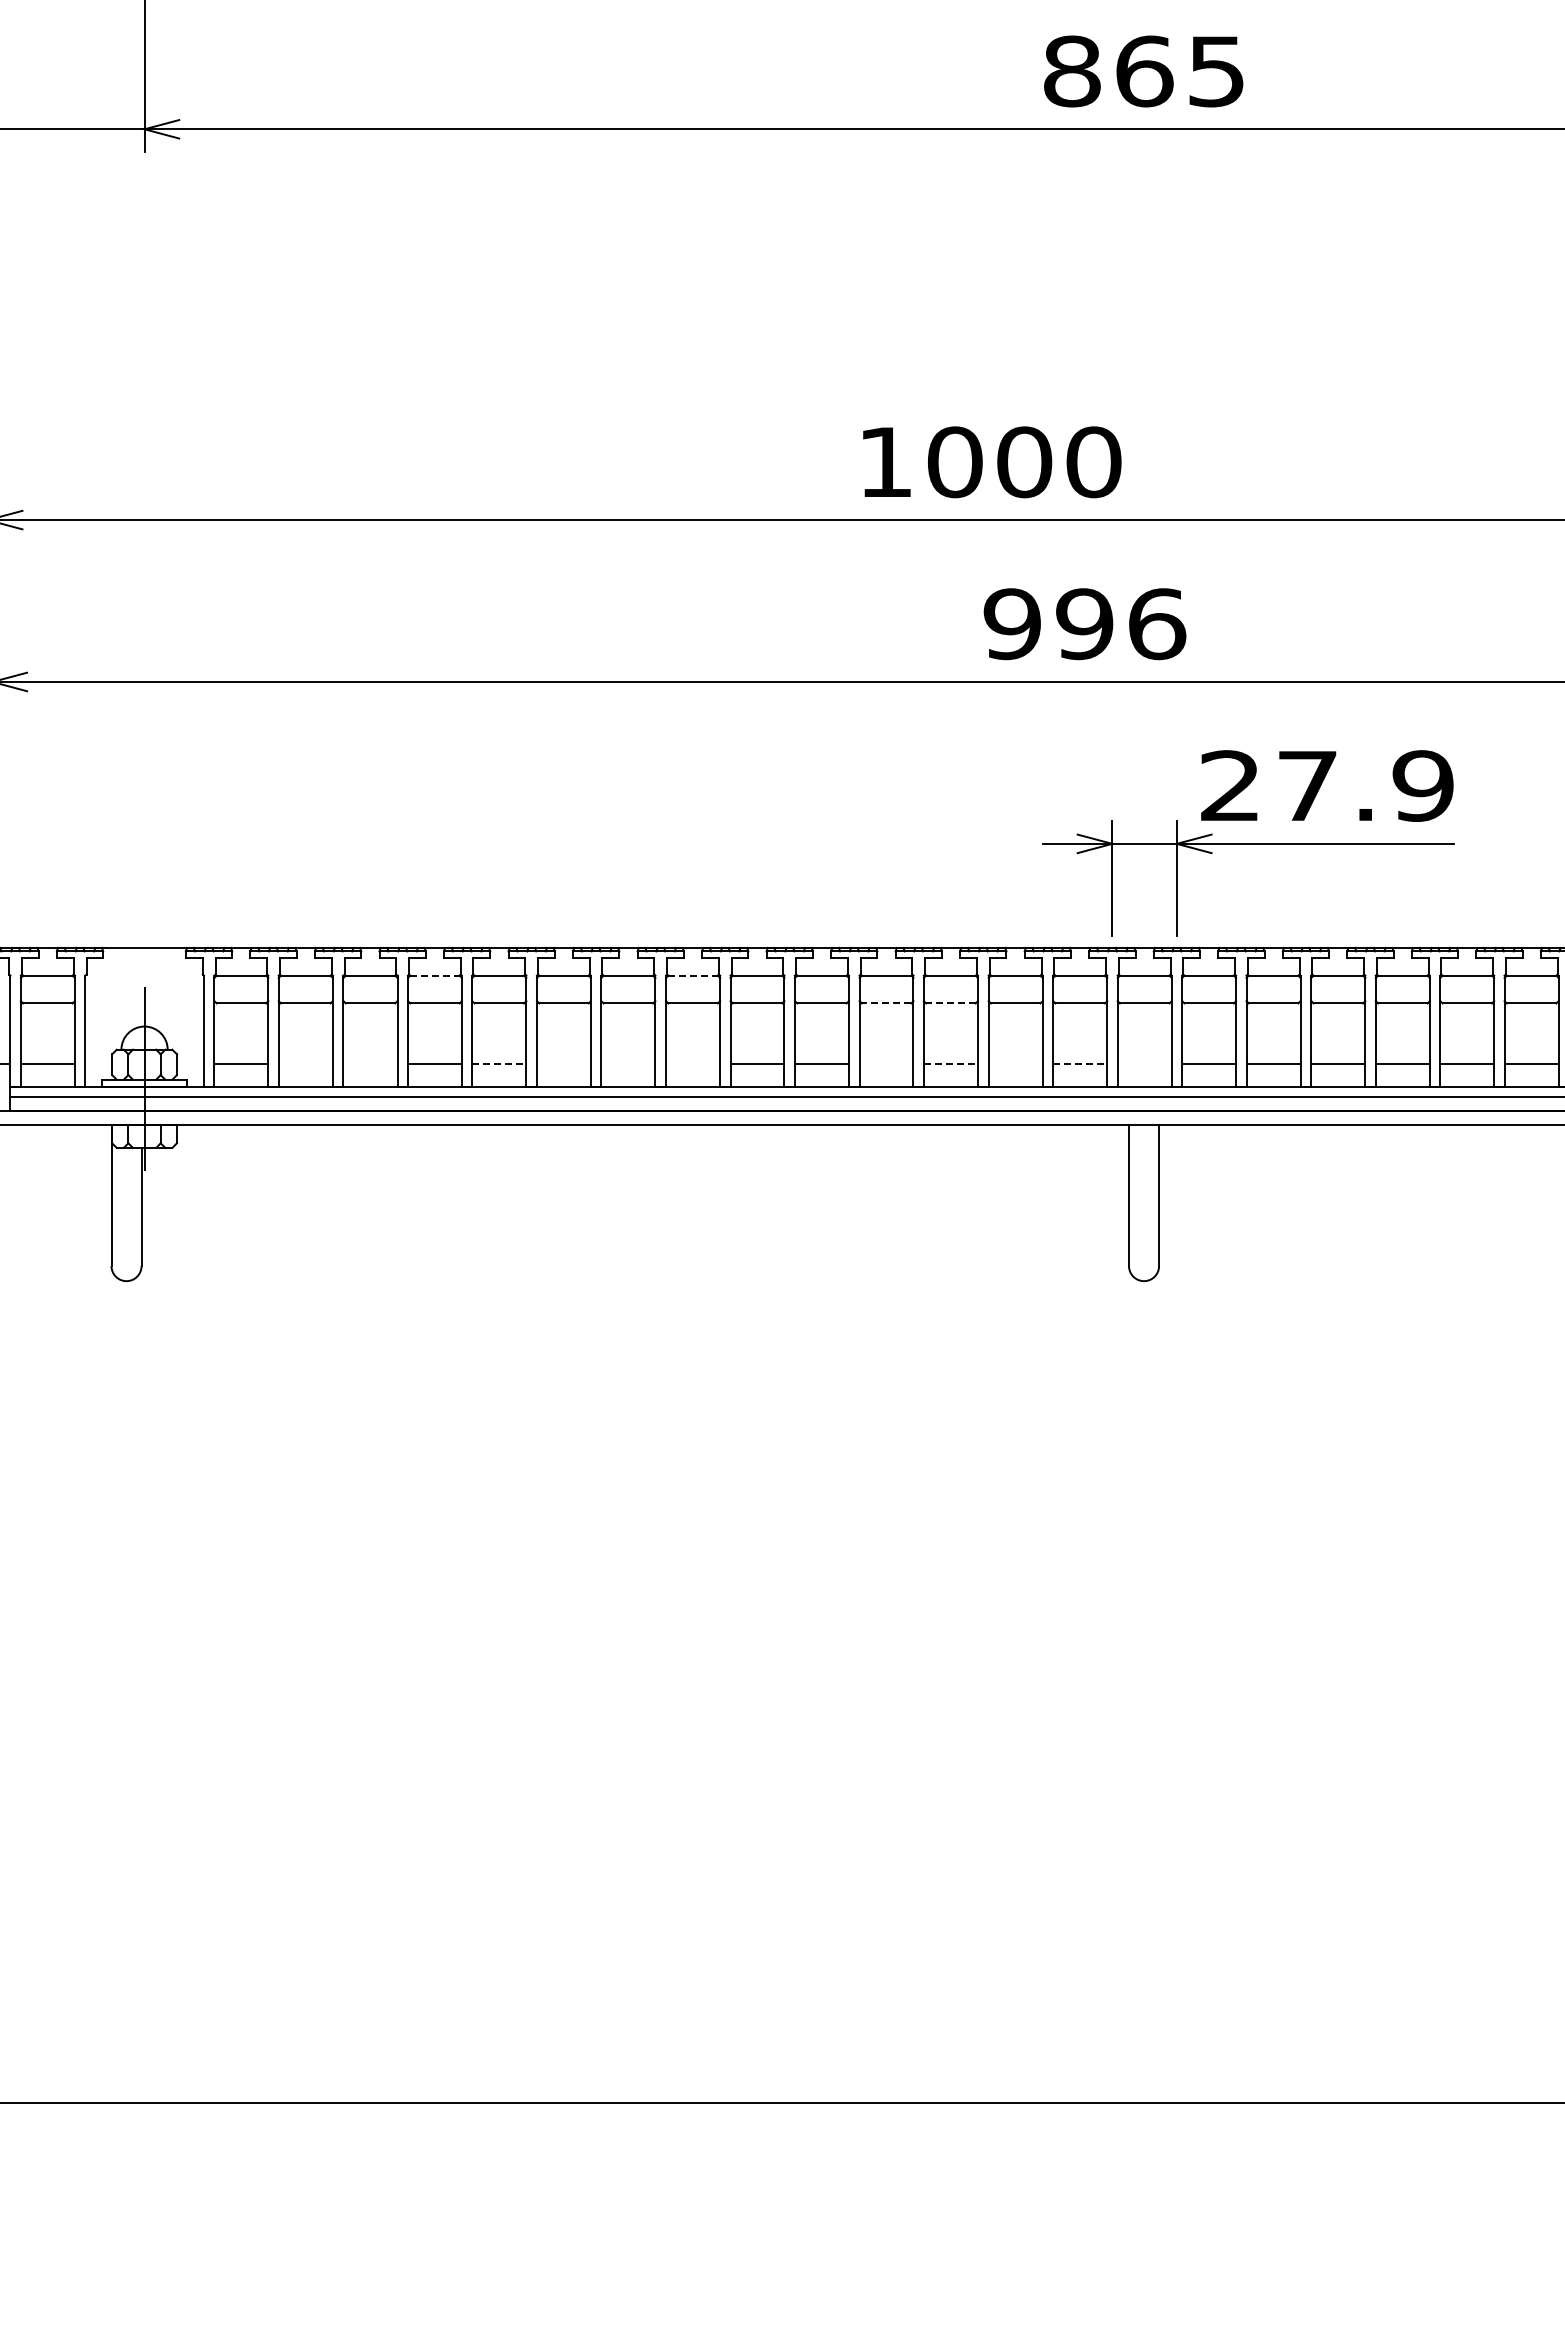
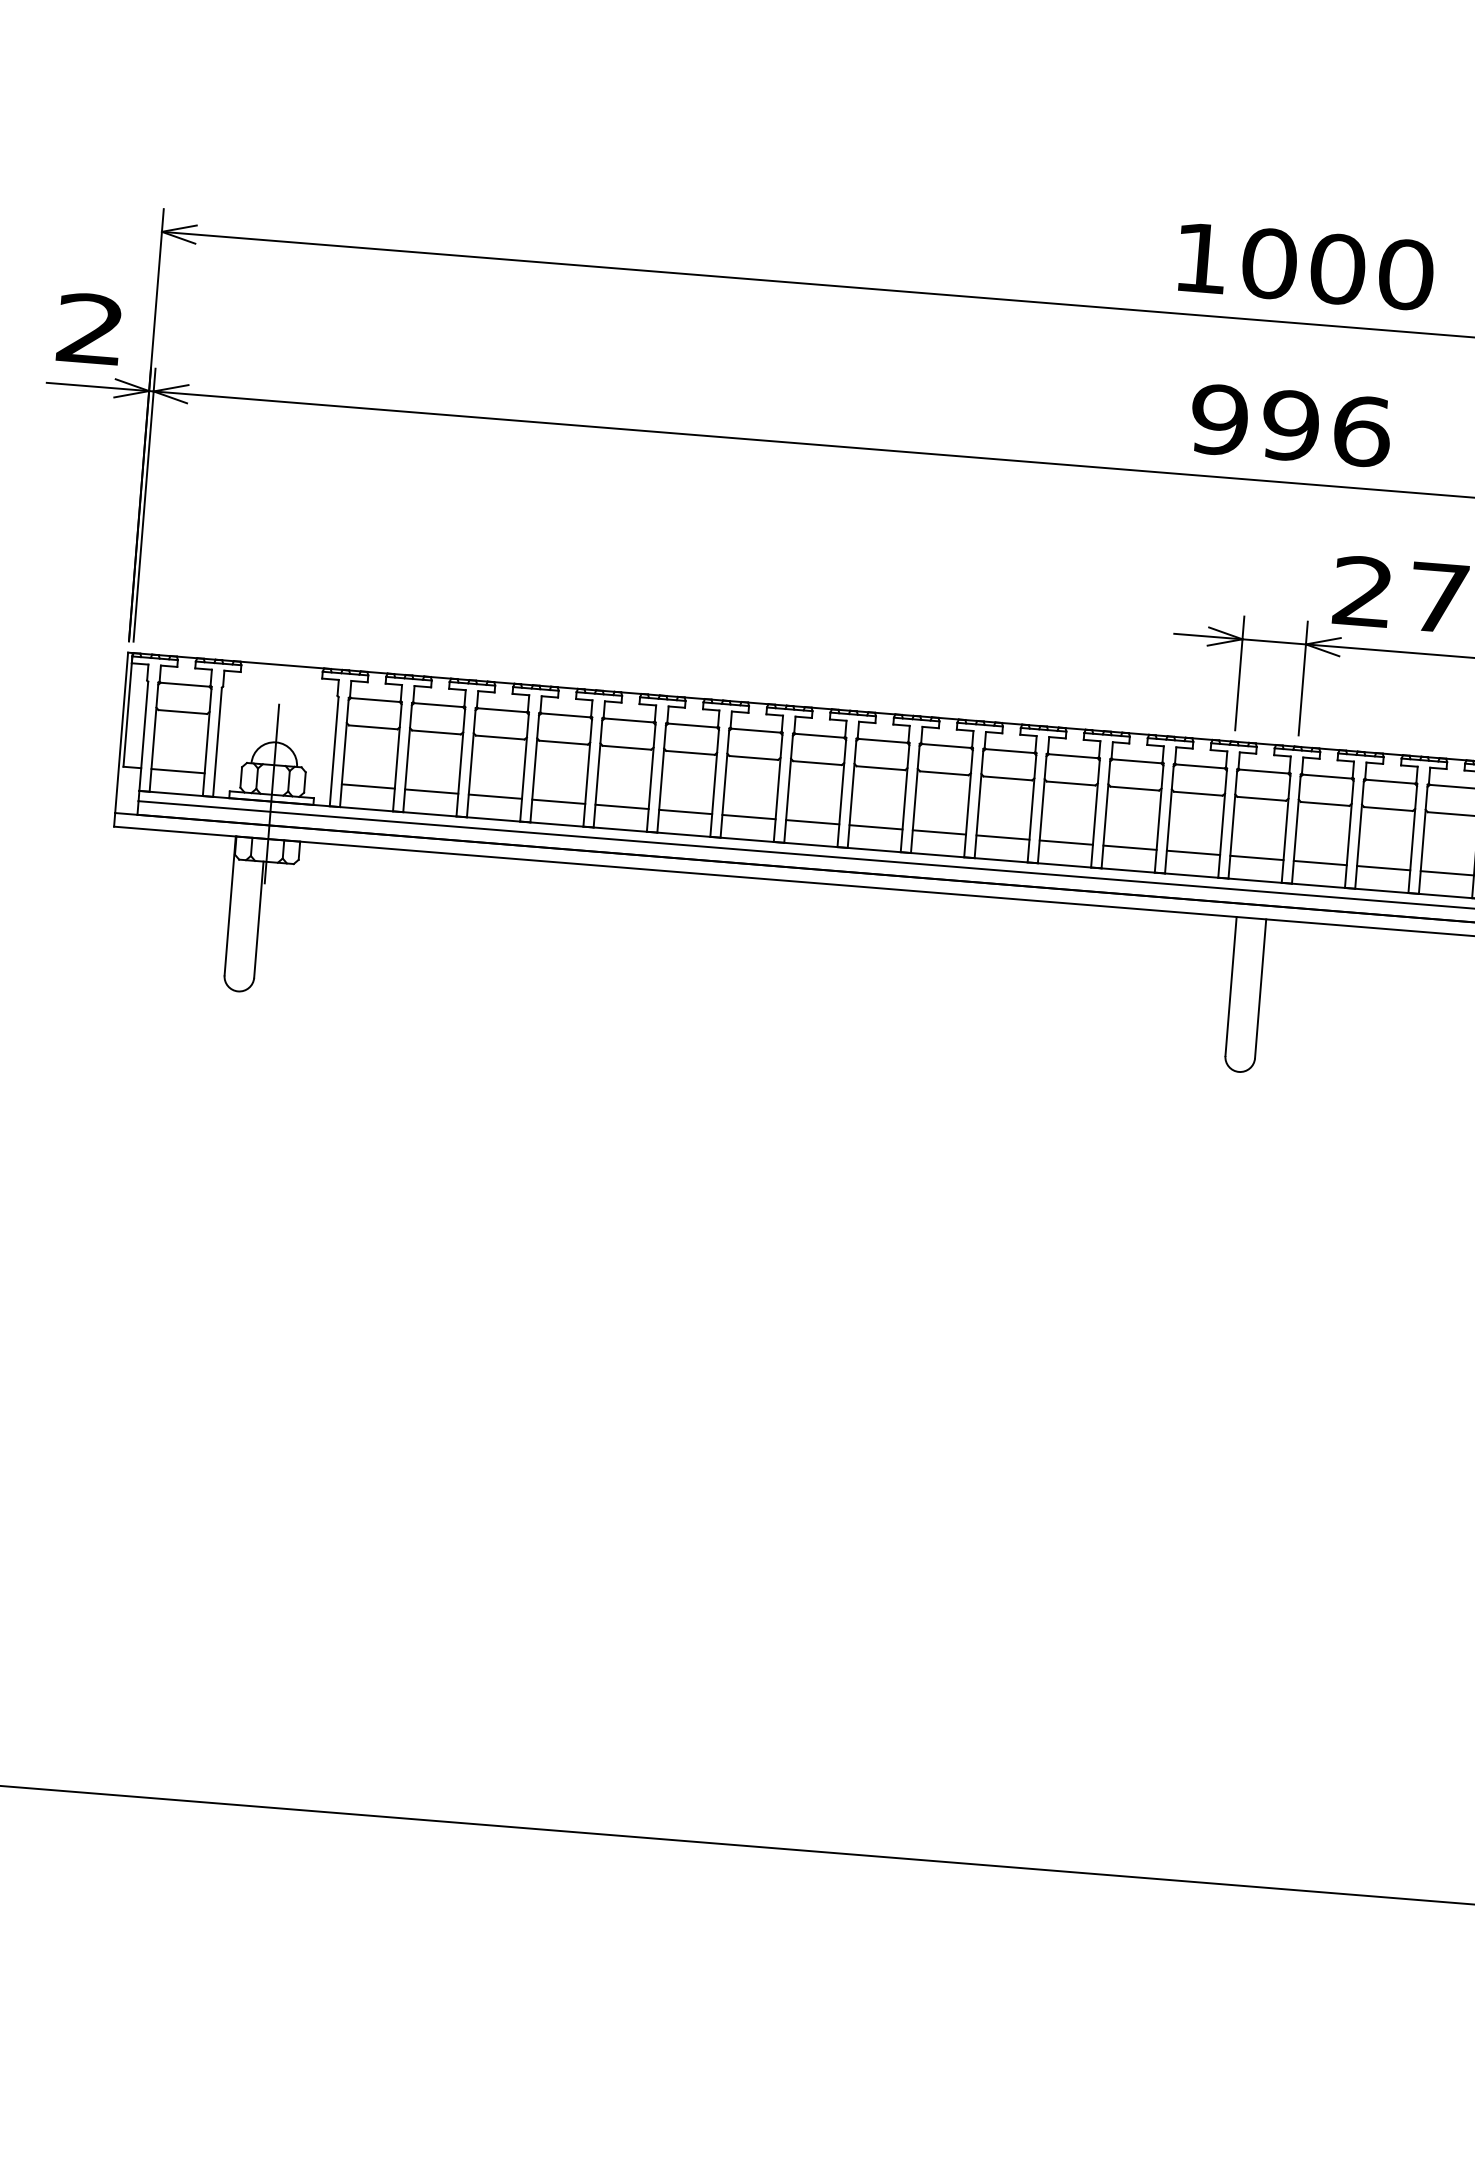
text: (992, 462) -> (1306, 266), moved
text: (1084, 624) -> (1290, 426), moved
line: (435, 975) -> (566, 715), dashed -> solid
line: (693, 975) -> (820, 735), dashed -> solid
line: (886, 1003) -> (1007, 778), dashed -> solid
line: (950, 1003) -> (1070, 783), dashed -> solid
line: (305, 1063) -> (431, 791), added
line: (370, 1063) -> (495, 796), added
line: (499, 1063) -> (622, 806), dashed -> solid
line: (563, 1063) -> (685, 811), added
line: (628, 1063) -> (749, 817), added
line: (693, 1063) -> (813, 822), added
line: (886, 1063) -> (1002, 837), added
line: (951, 1063) -> (1066, 842), dashed -> solid
line: (1015, 1063) -> (1129, 847), added
line: (1080, 1063) -> (1193, 852), dashed -> solid
line: (1144, 1063) -> (1256, 857), added

